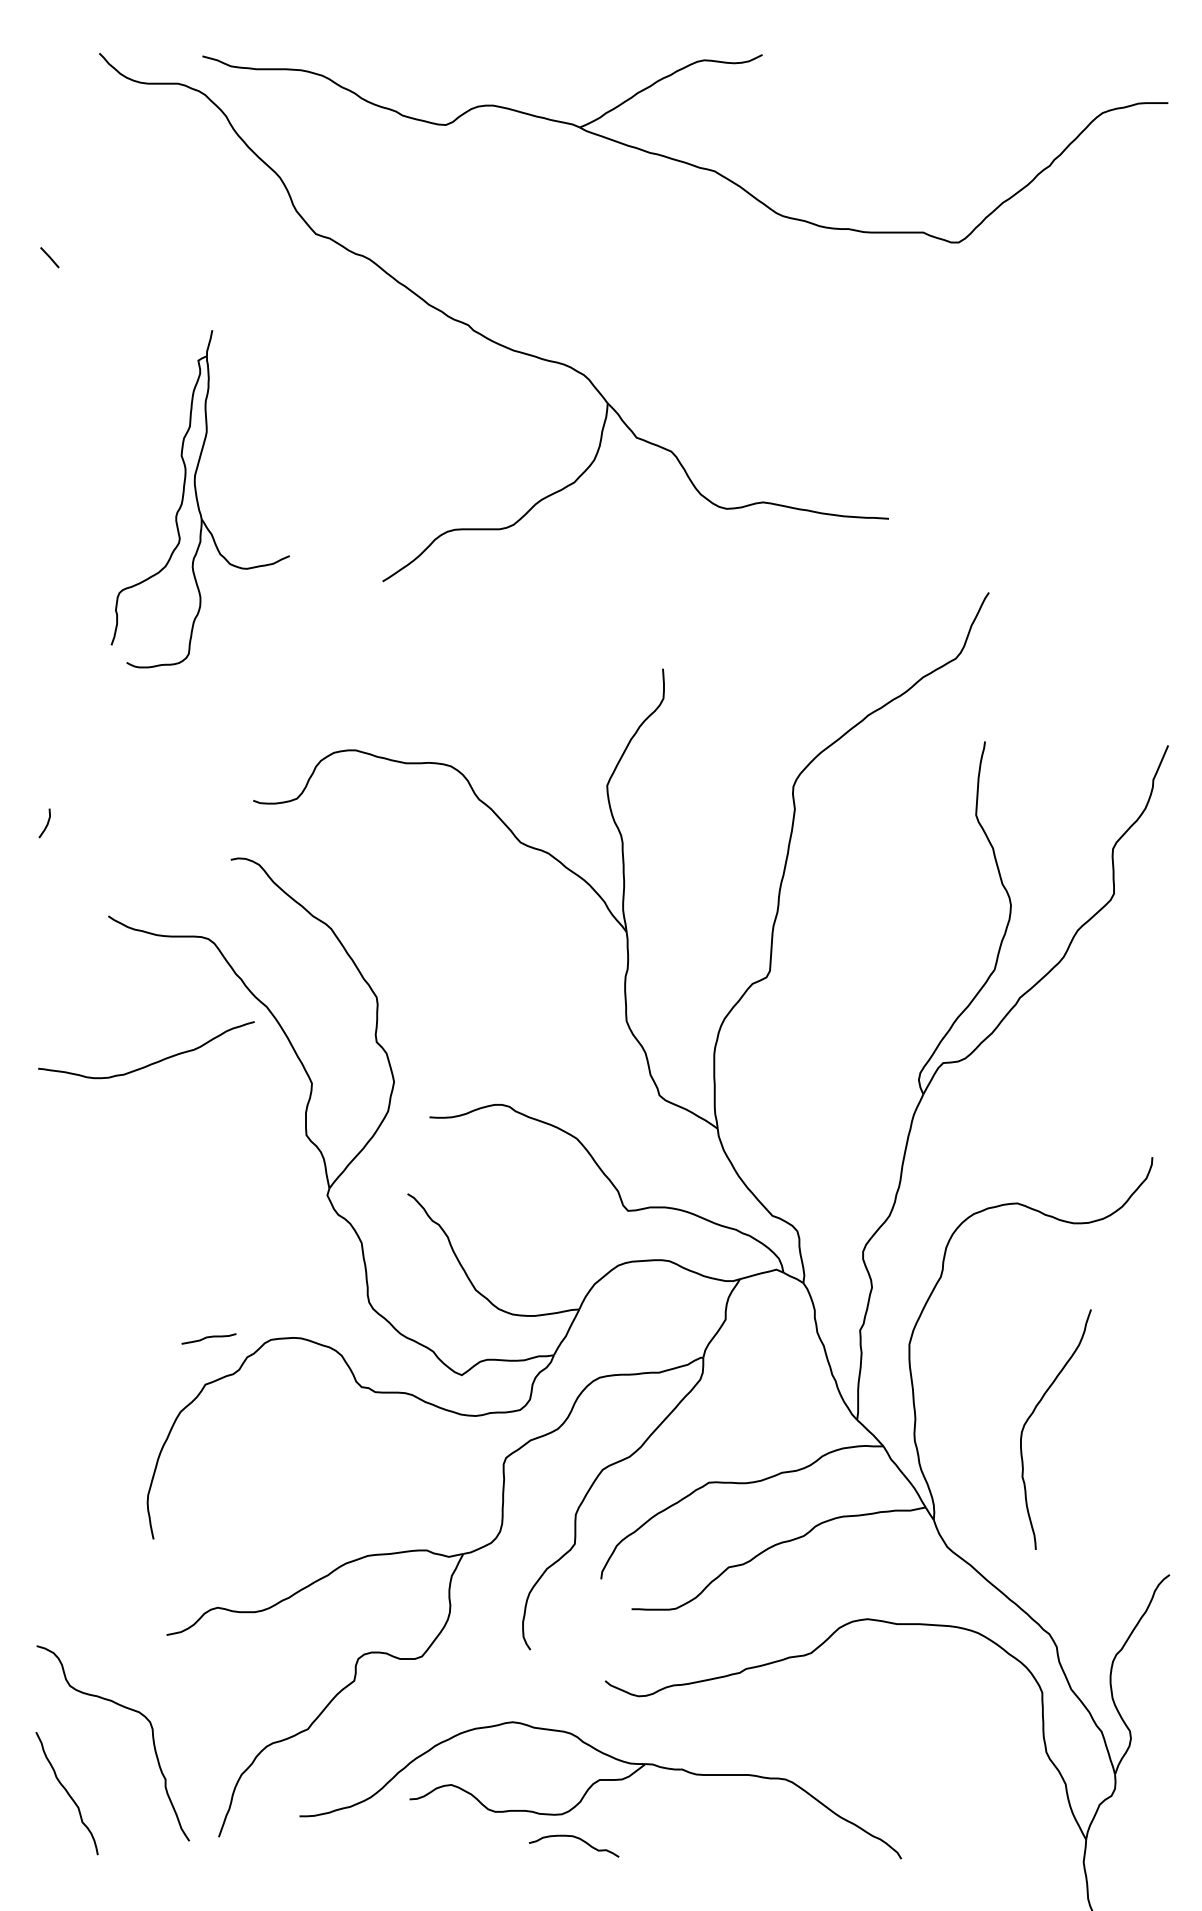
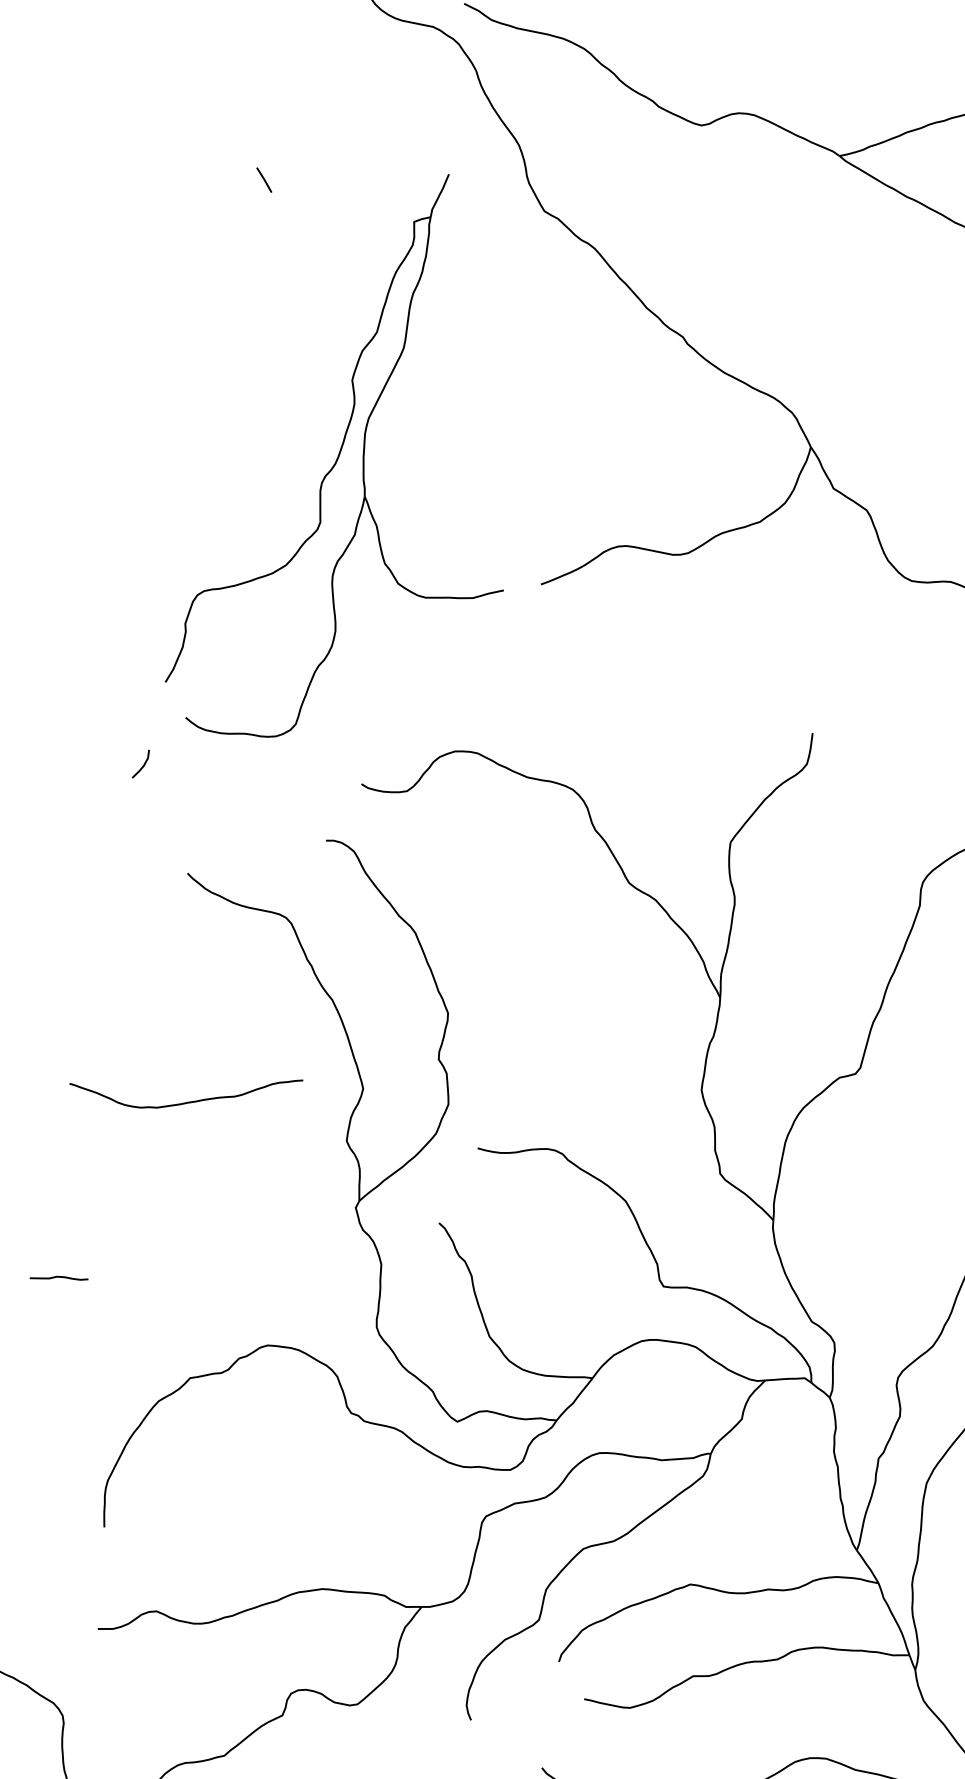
part: (200, 498) -> (369, 460), size x1.67
curve: (150, 1063) -> (186, 1101), moved
curve: (208, 1338) -> (58, 1278), moved

